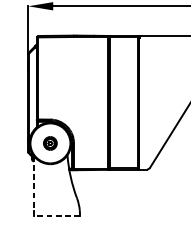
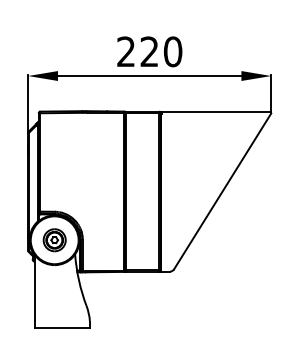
part: (50, 143) -> (54, 240), size x1.43
line: (33, 183) -> (34, 288), dashed -> solid
line: (56, 216) -> (62, 327), dashed -> solid

